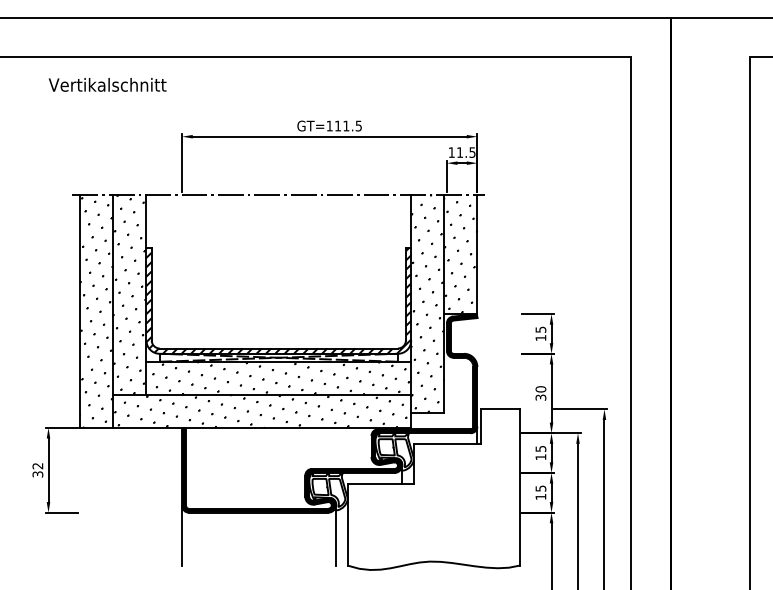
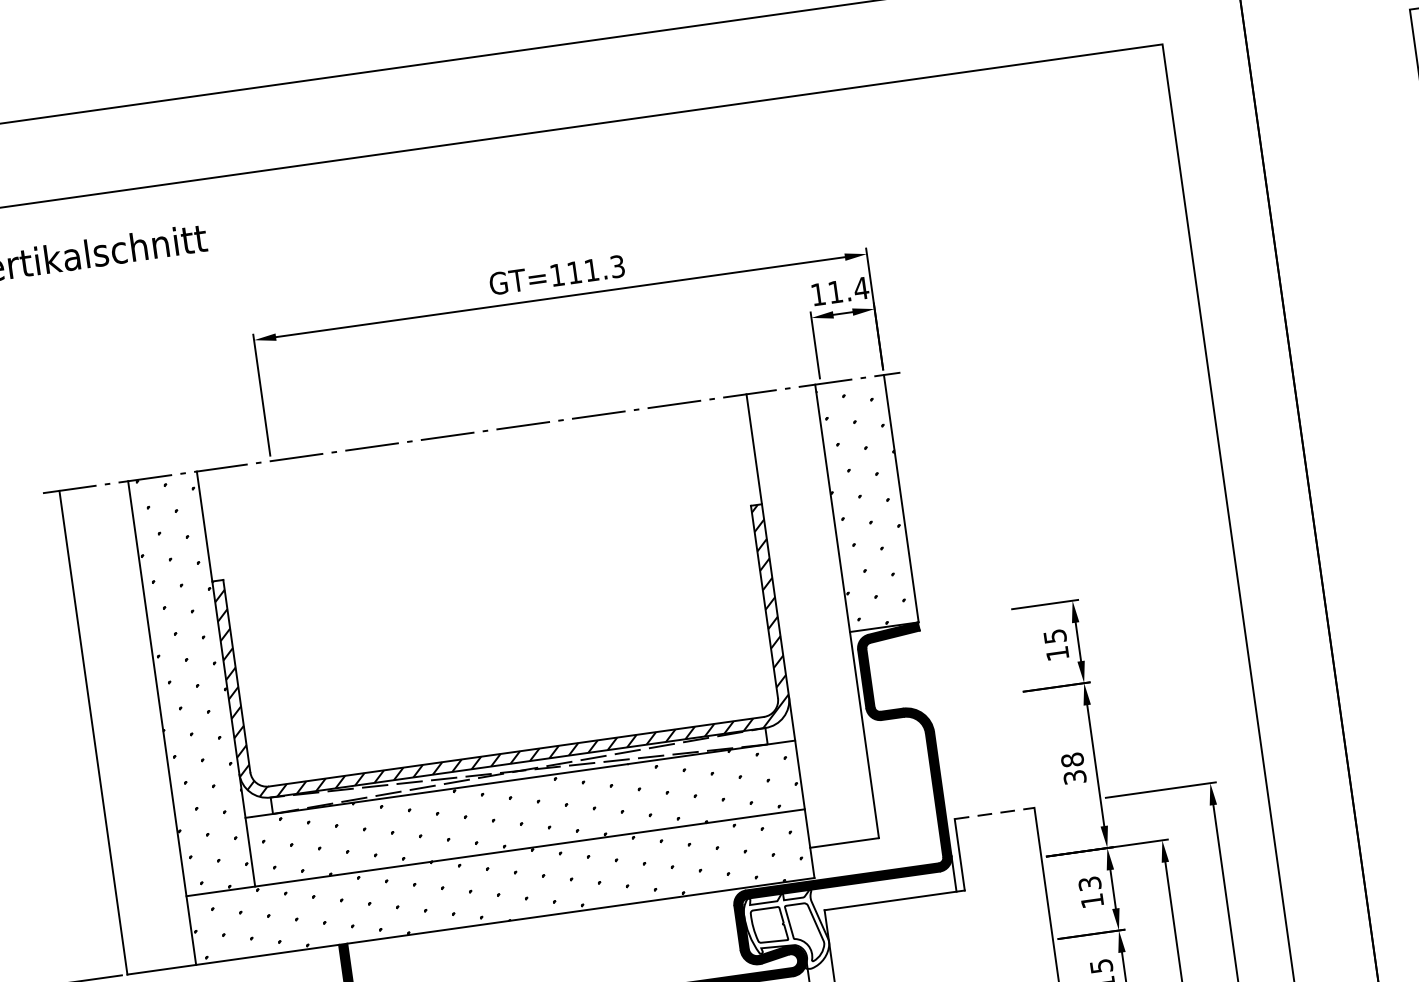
text: (358, 125) -> (616, 265), GT=111.5 -> GT=111.3
text: (472, 152) -> (861, 288), 11.5 -> 11.4
hatch: (427, 303) -> (812, 614), removed
hatch: (96, 312) -> (127, 730), removed
text: (540, 389) -> (1071, 760), 30 -> 38
line: (501, 409) -> (996, 813), solid -> dashed
text: (540, 448) -> (1088, 882), 15 -> 13

